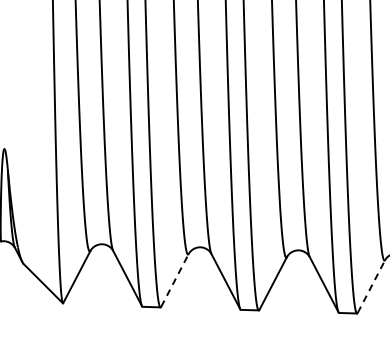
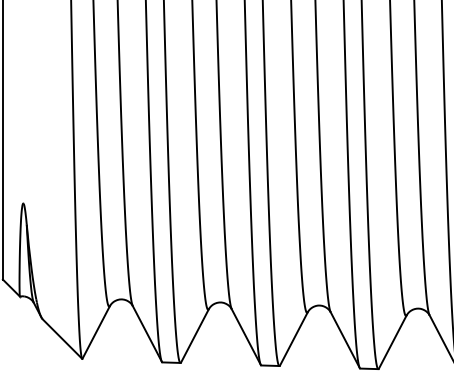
line: (175, 280) -> (195, 335), dashed -> solid
line: (372, 286) -> (393, 341), dashed -> solid

